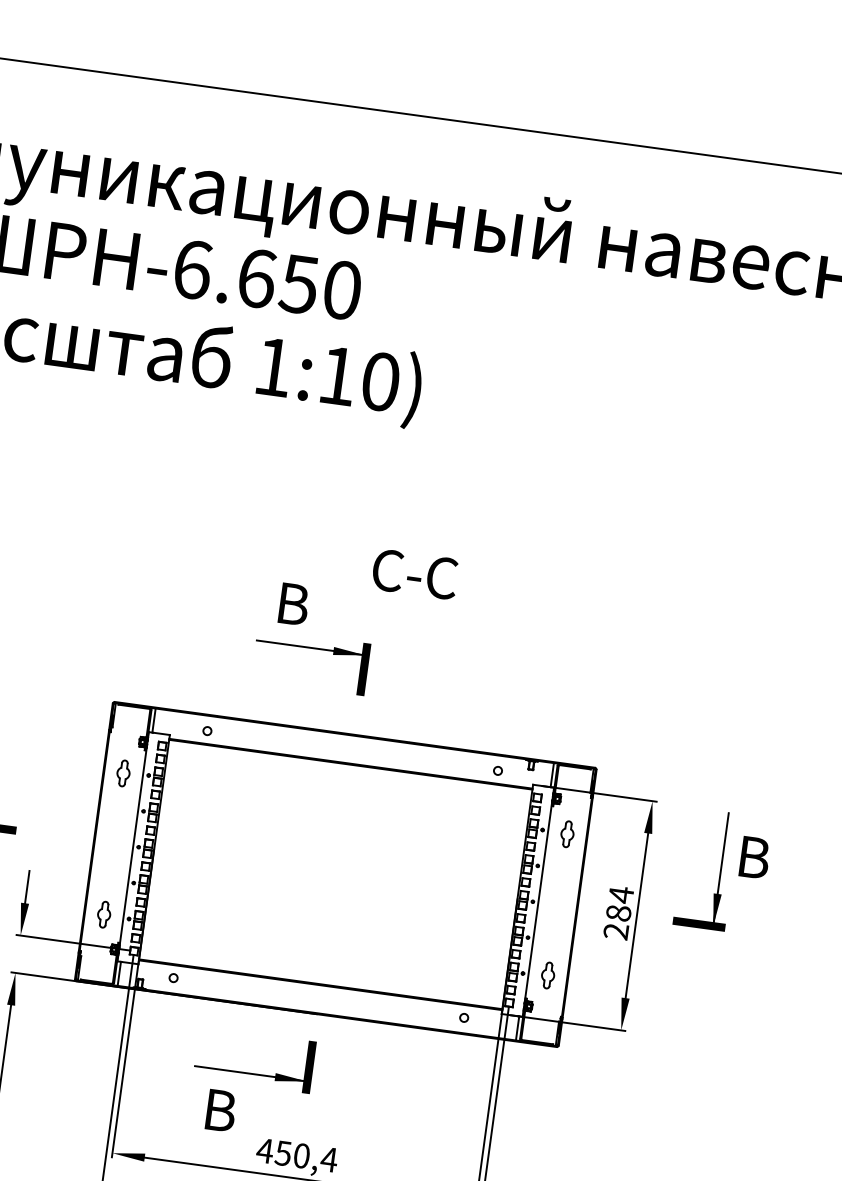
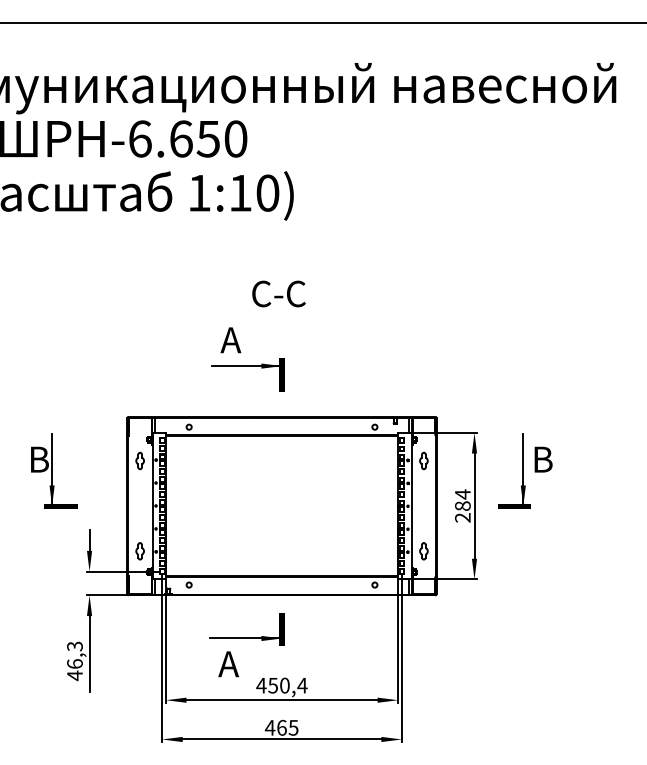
text: (414, 573) -> (278, 293), moved
text: (290, 604) -> (230, 340), B -> A
text: (218, 1110) -> (228, 664), B -> A

